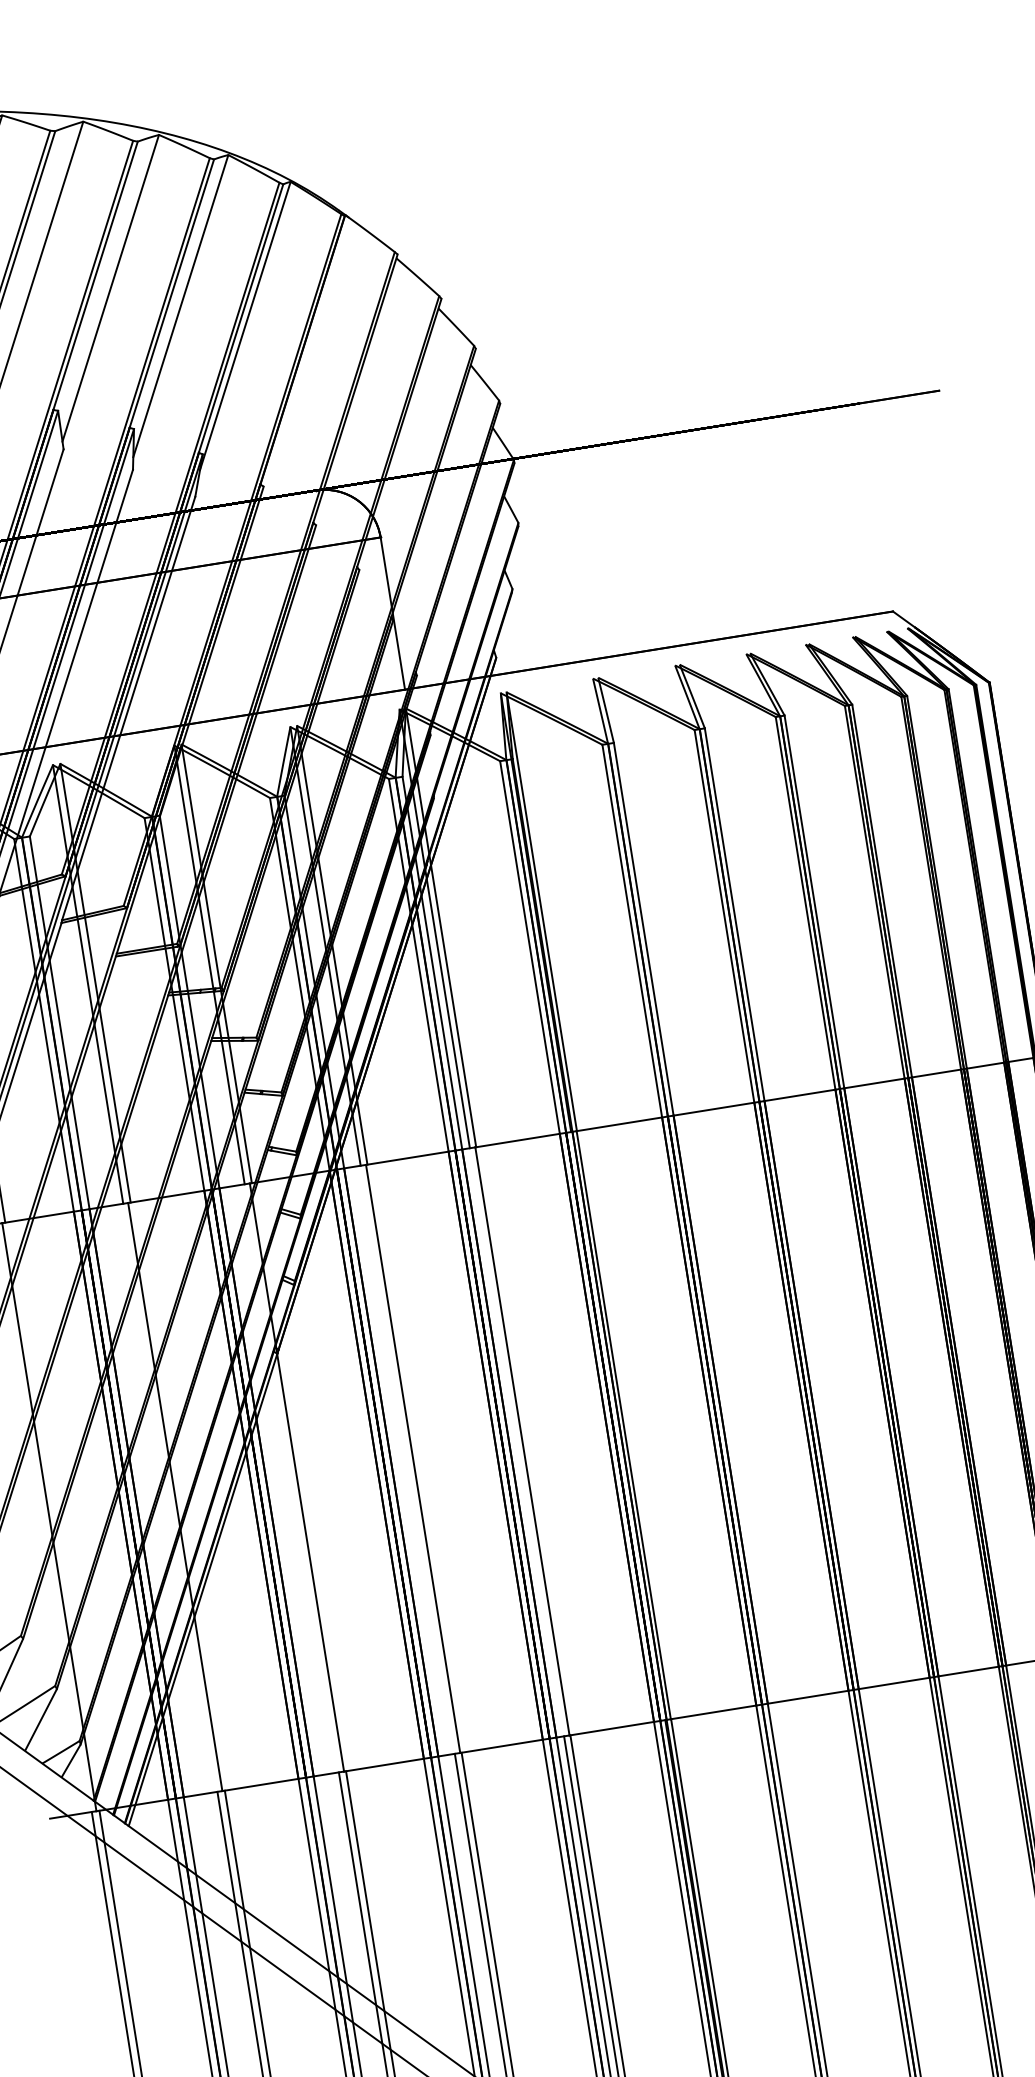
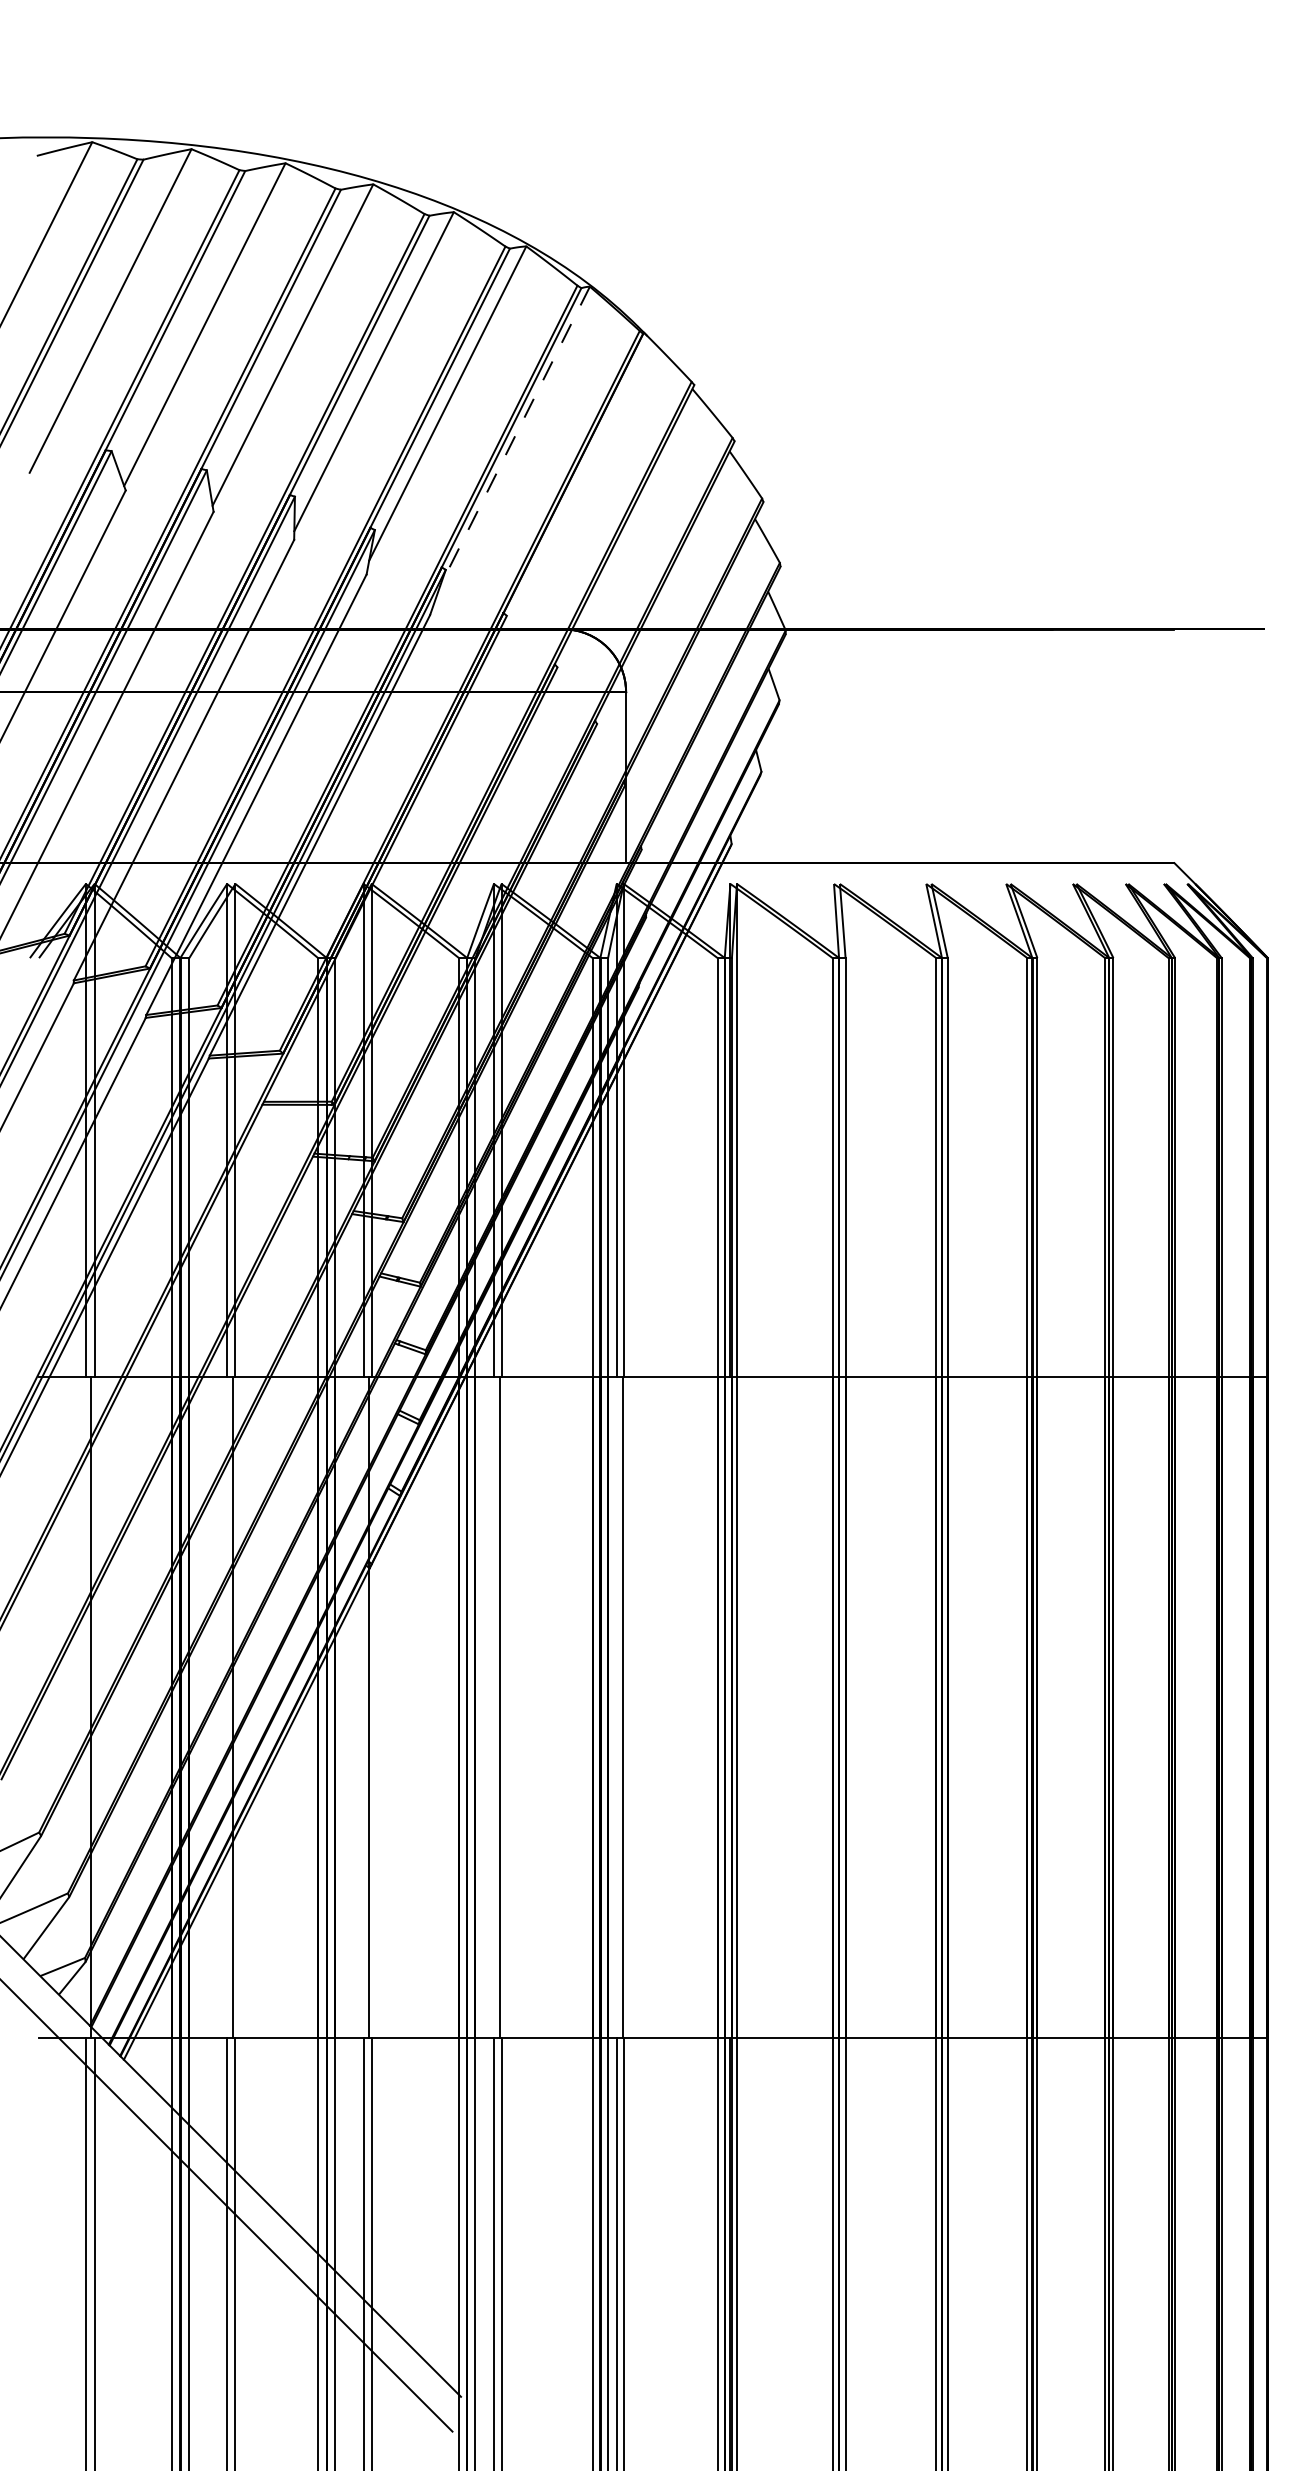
line: (244, 325) -> (514, 436), solid -> dashed

